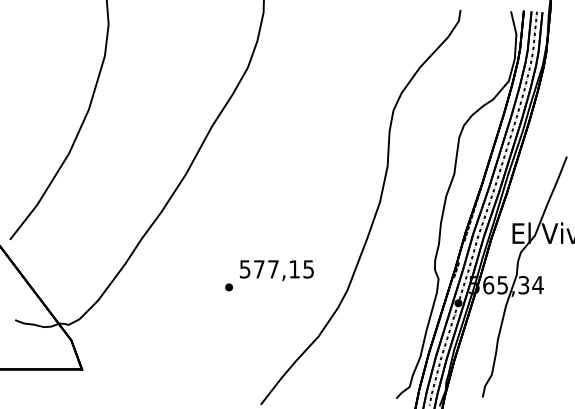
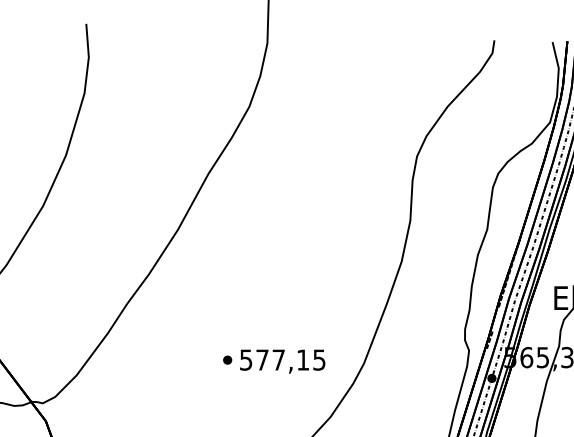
text: (276, 270) -> (282, 361), moved

